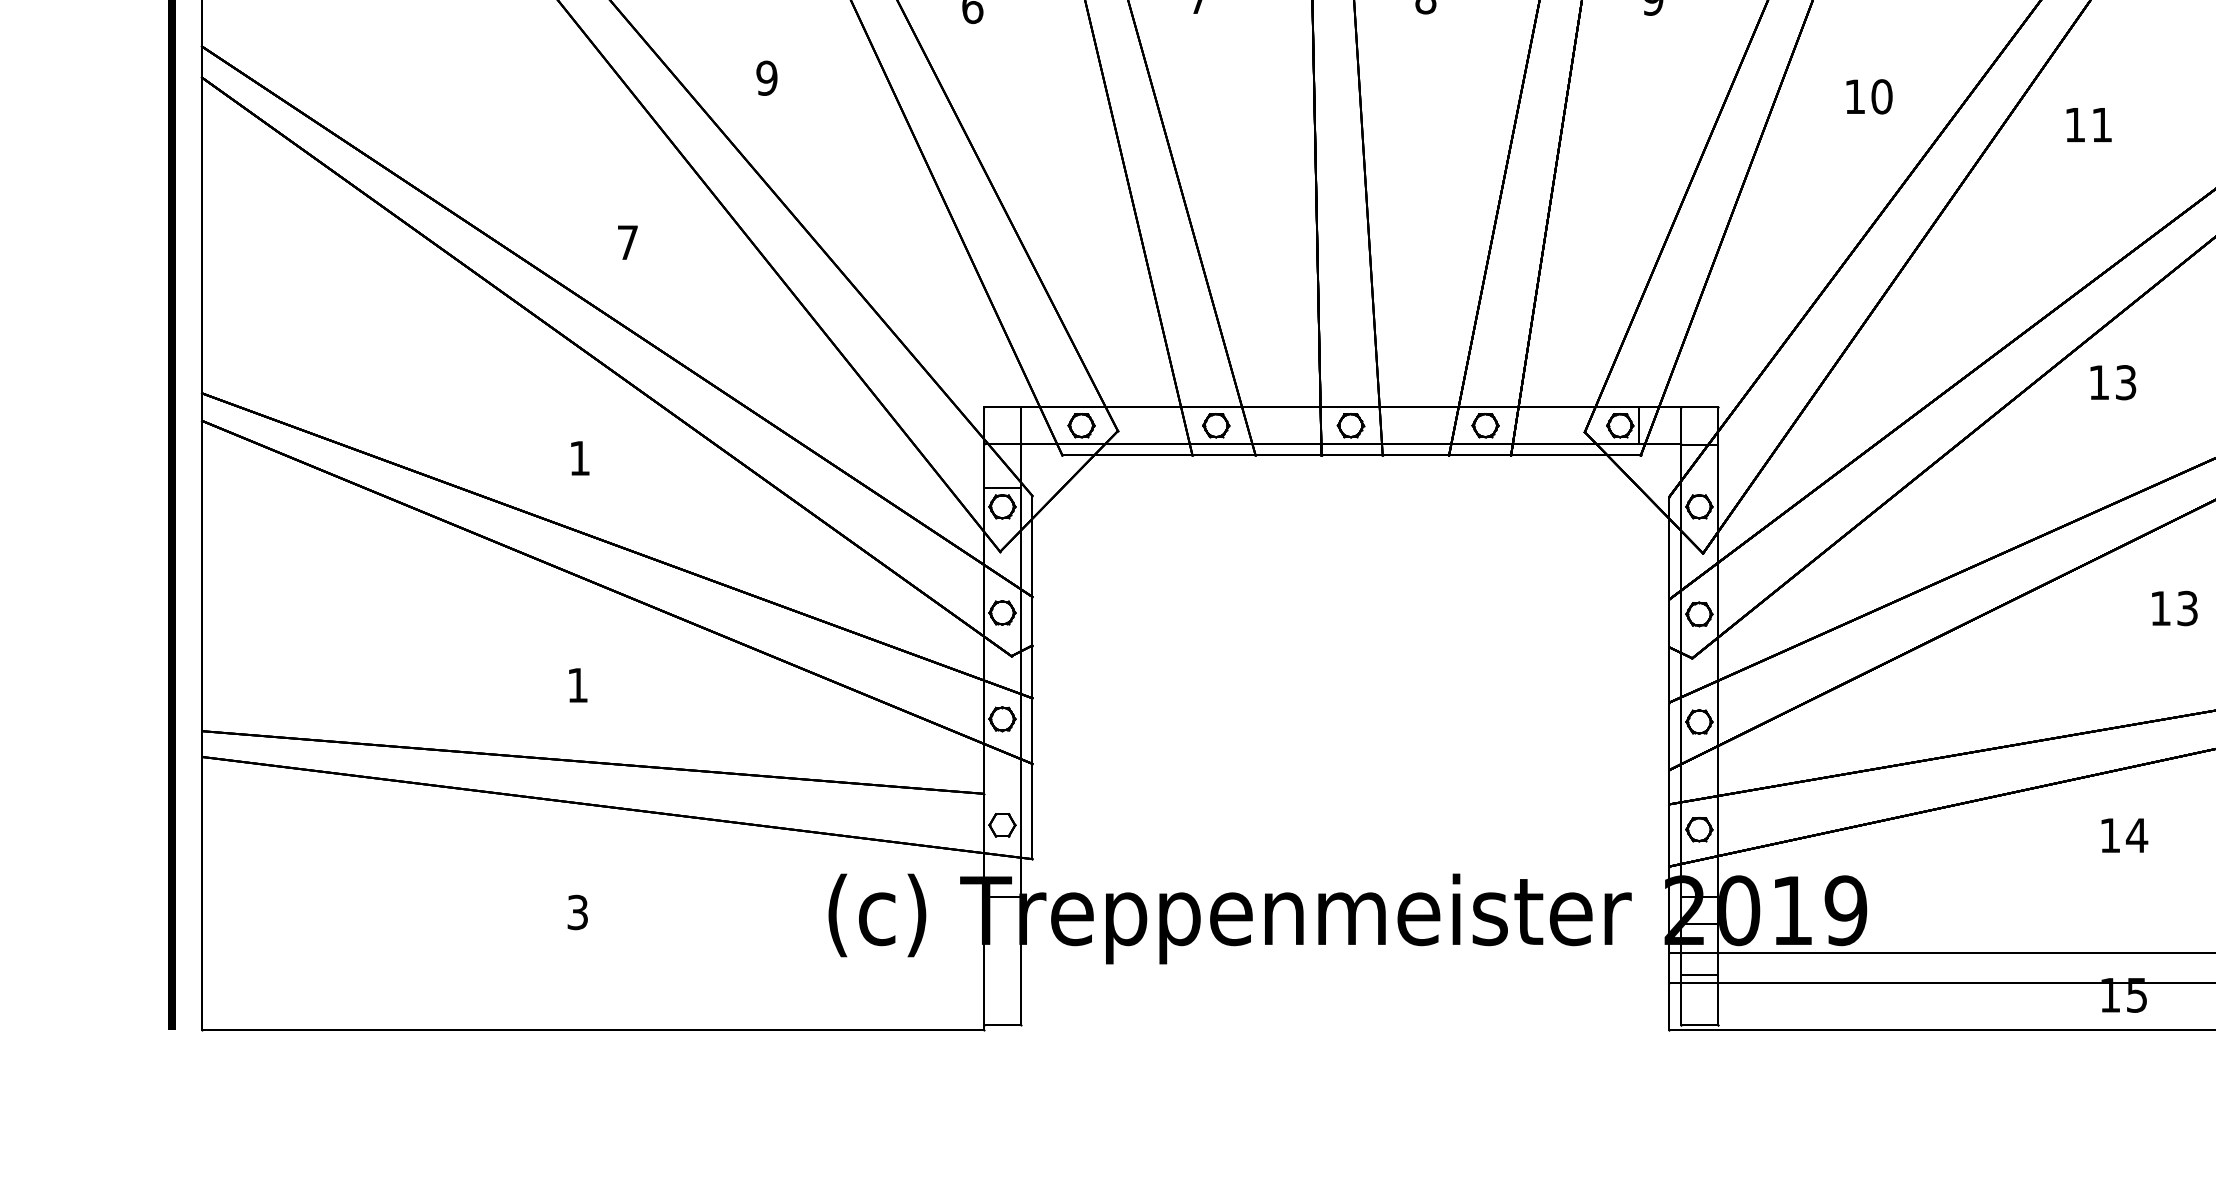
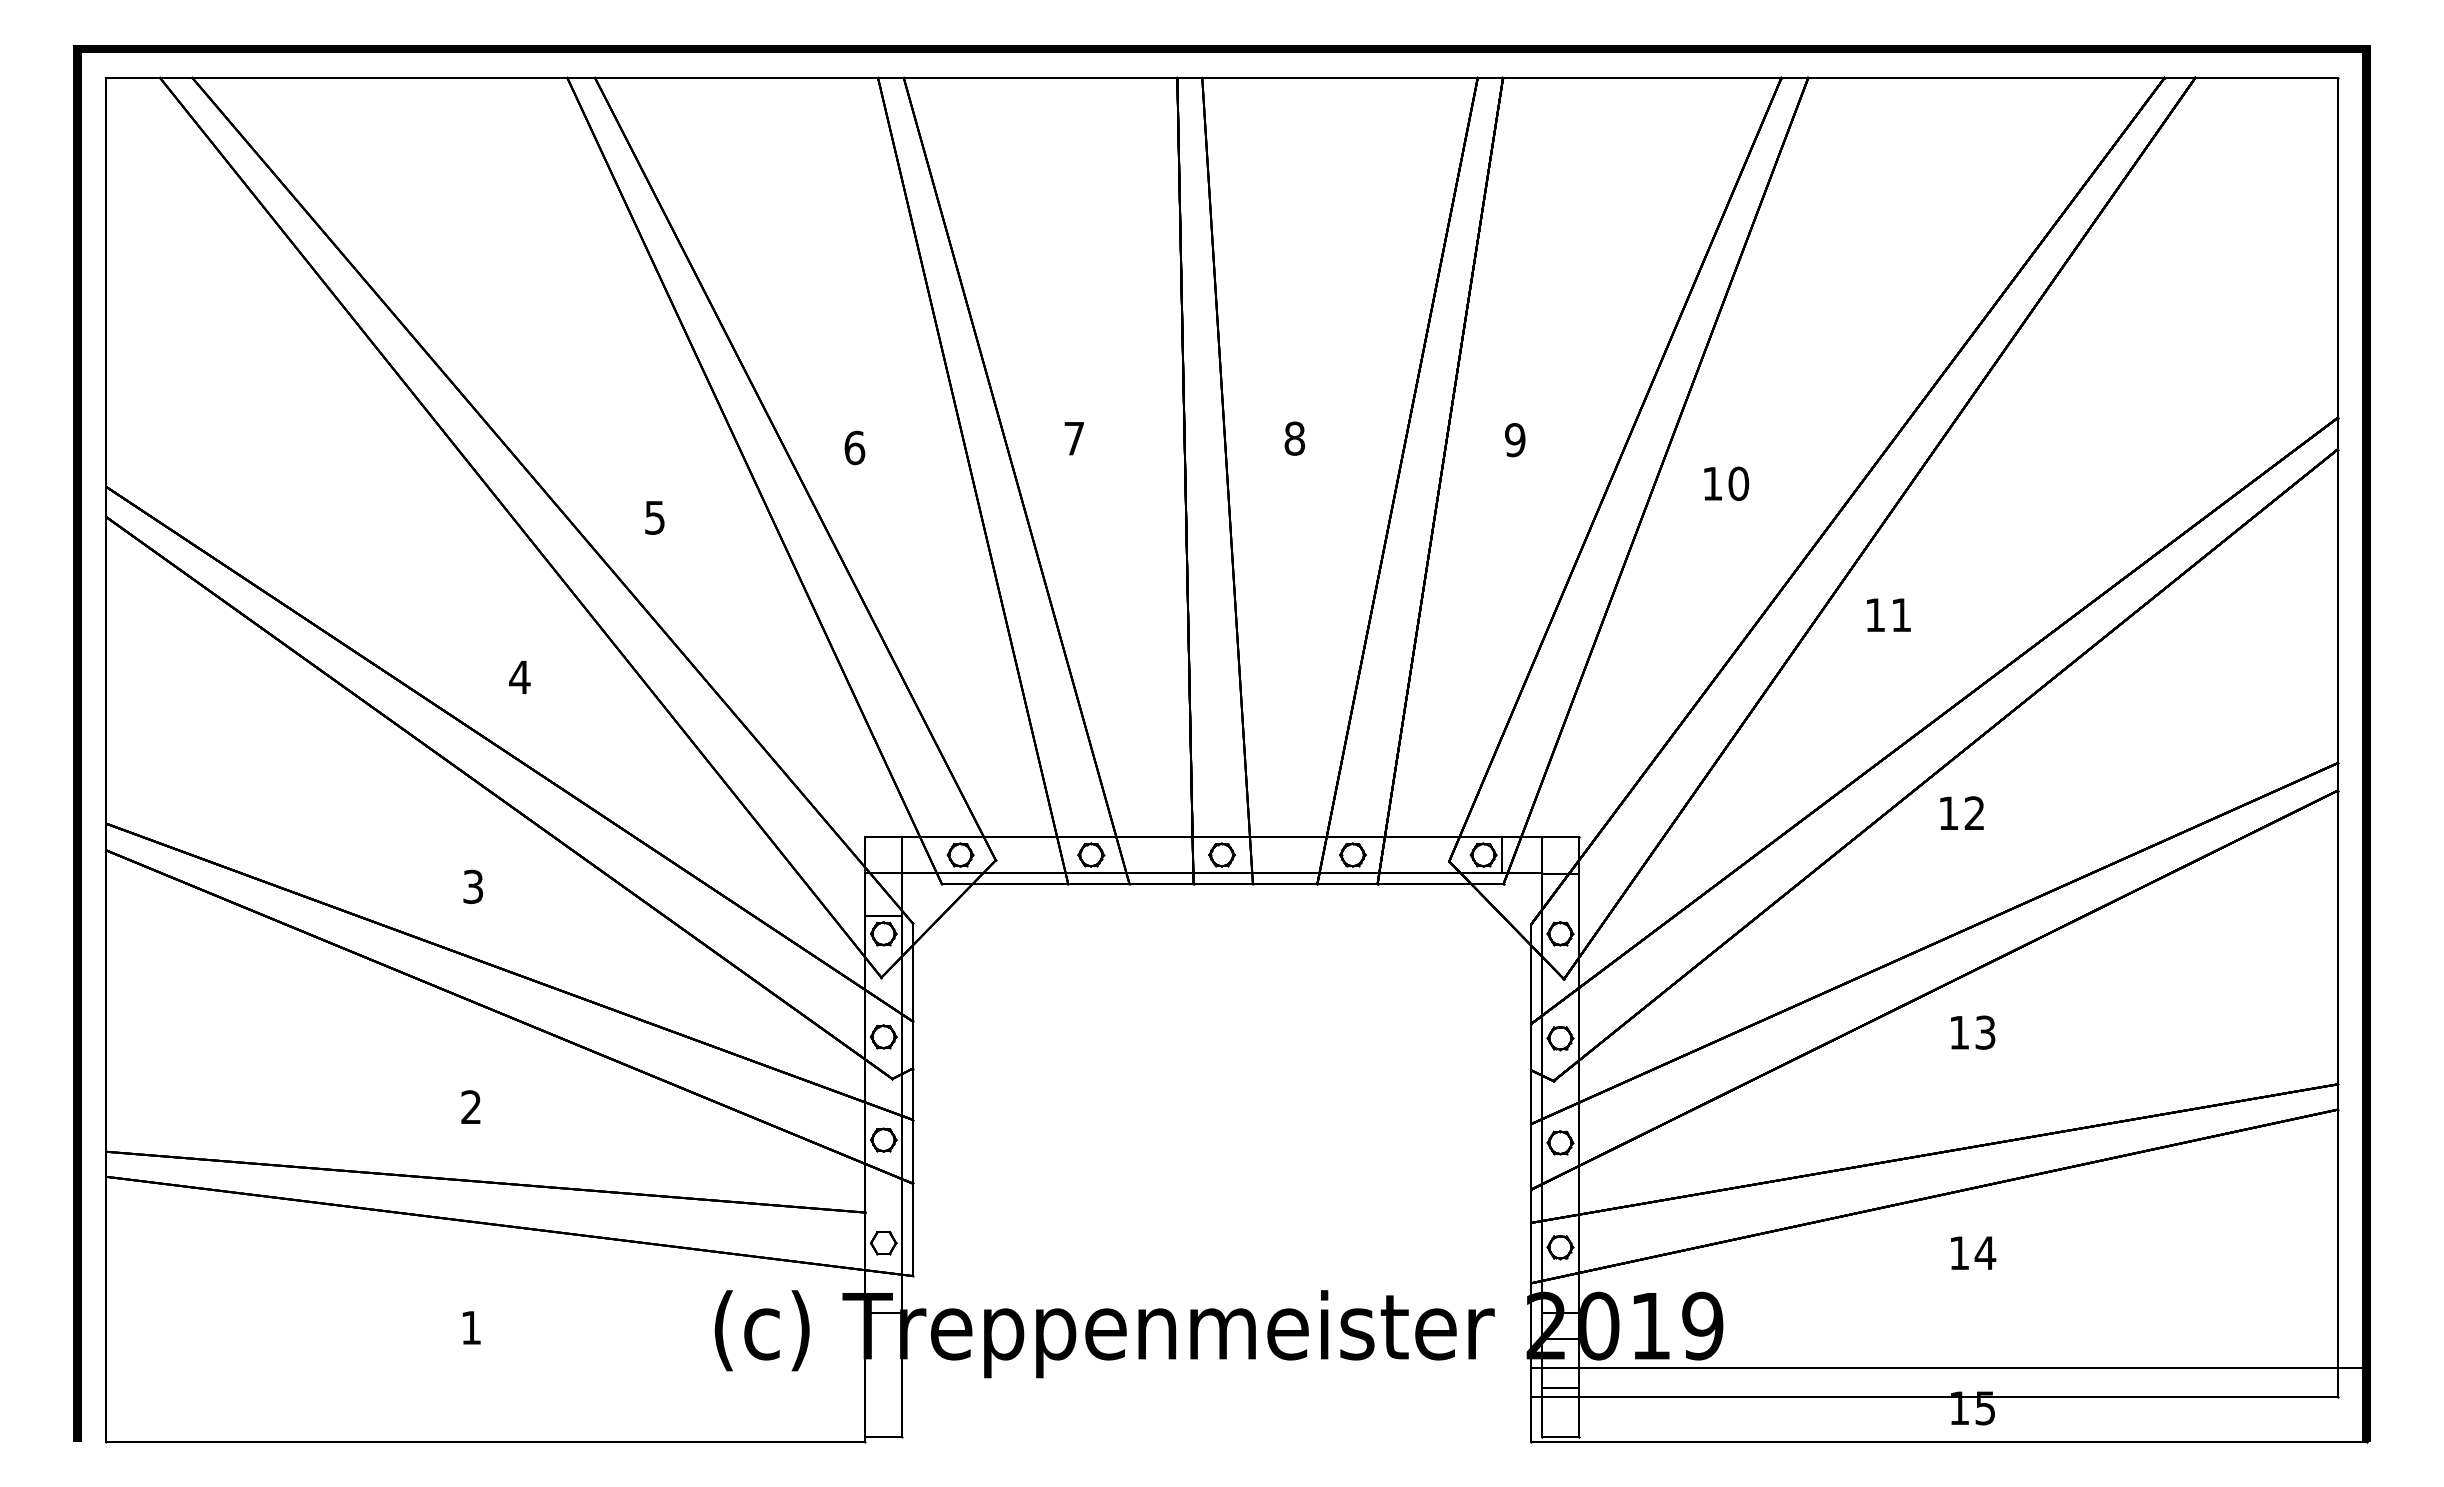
text: (766, 77) -> (654, 517), 9 -> 5
text: (1869, 96) -> (1726, 483), moved
text: (2088, 124) -> (1888, 614), moved
text: (627, 241) -> (519, 676), 7 -> 4
text: (2125, 382) -> (1974, 813), 13 -> 12
text: (580, 457) -> (473, 886), 1 -> 3
text: (2175, 608) -> (1973, 1032), moved
text: (576, 684) -> (470, 1106), 1 -> 2
text: (578, 912) -> (471, 1327), 3 -> 1

